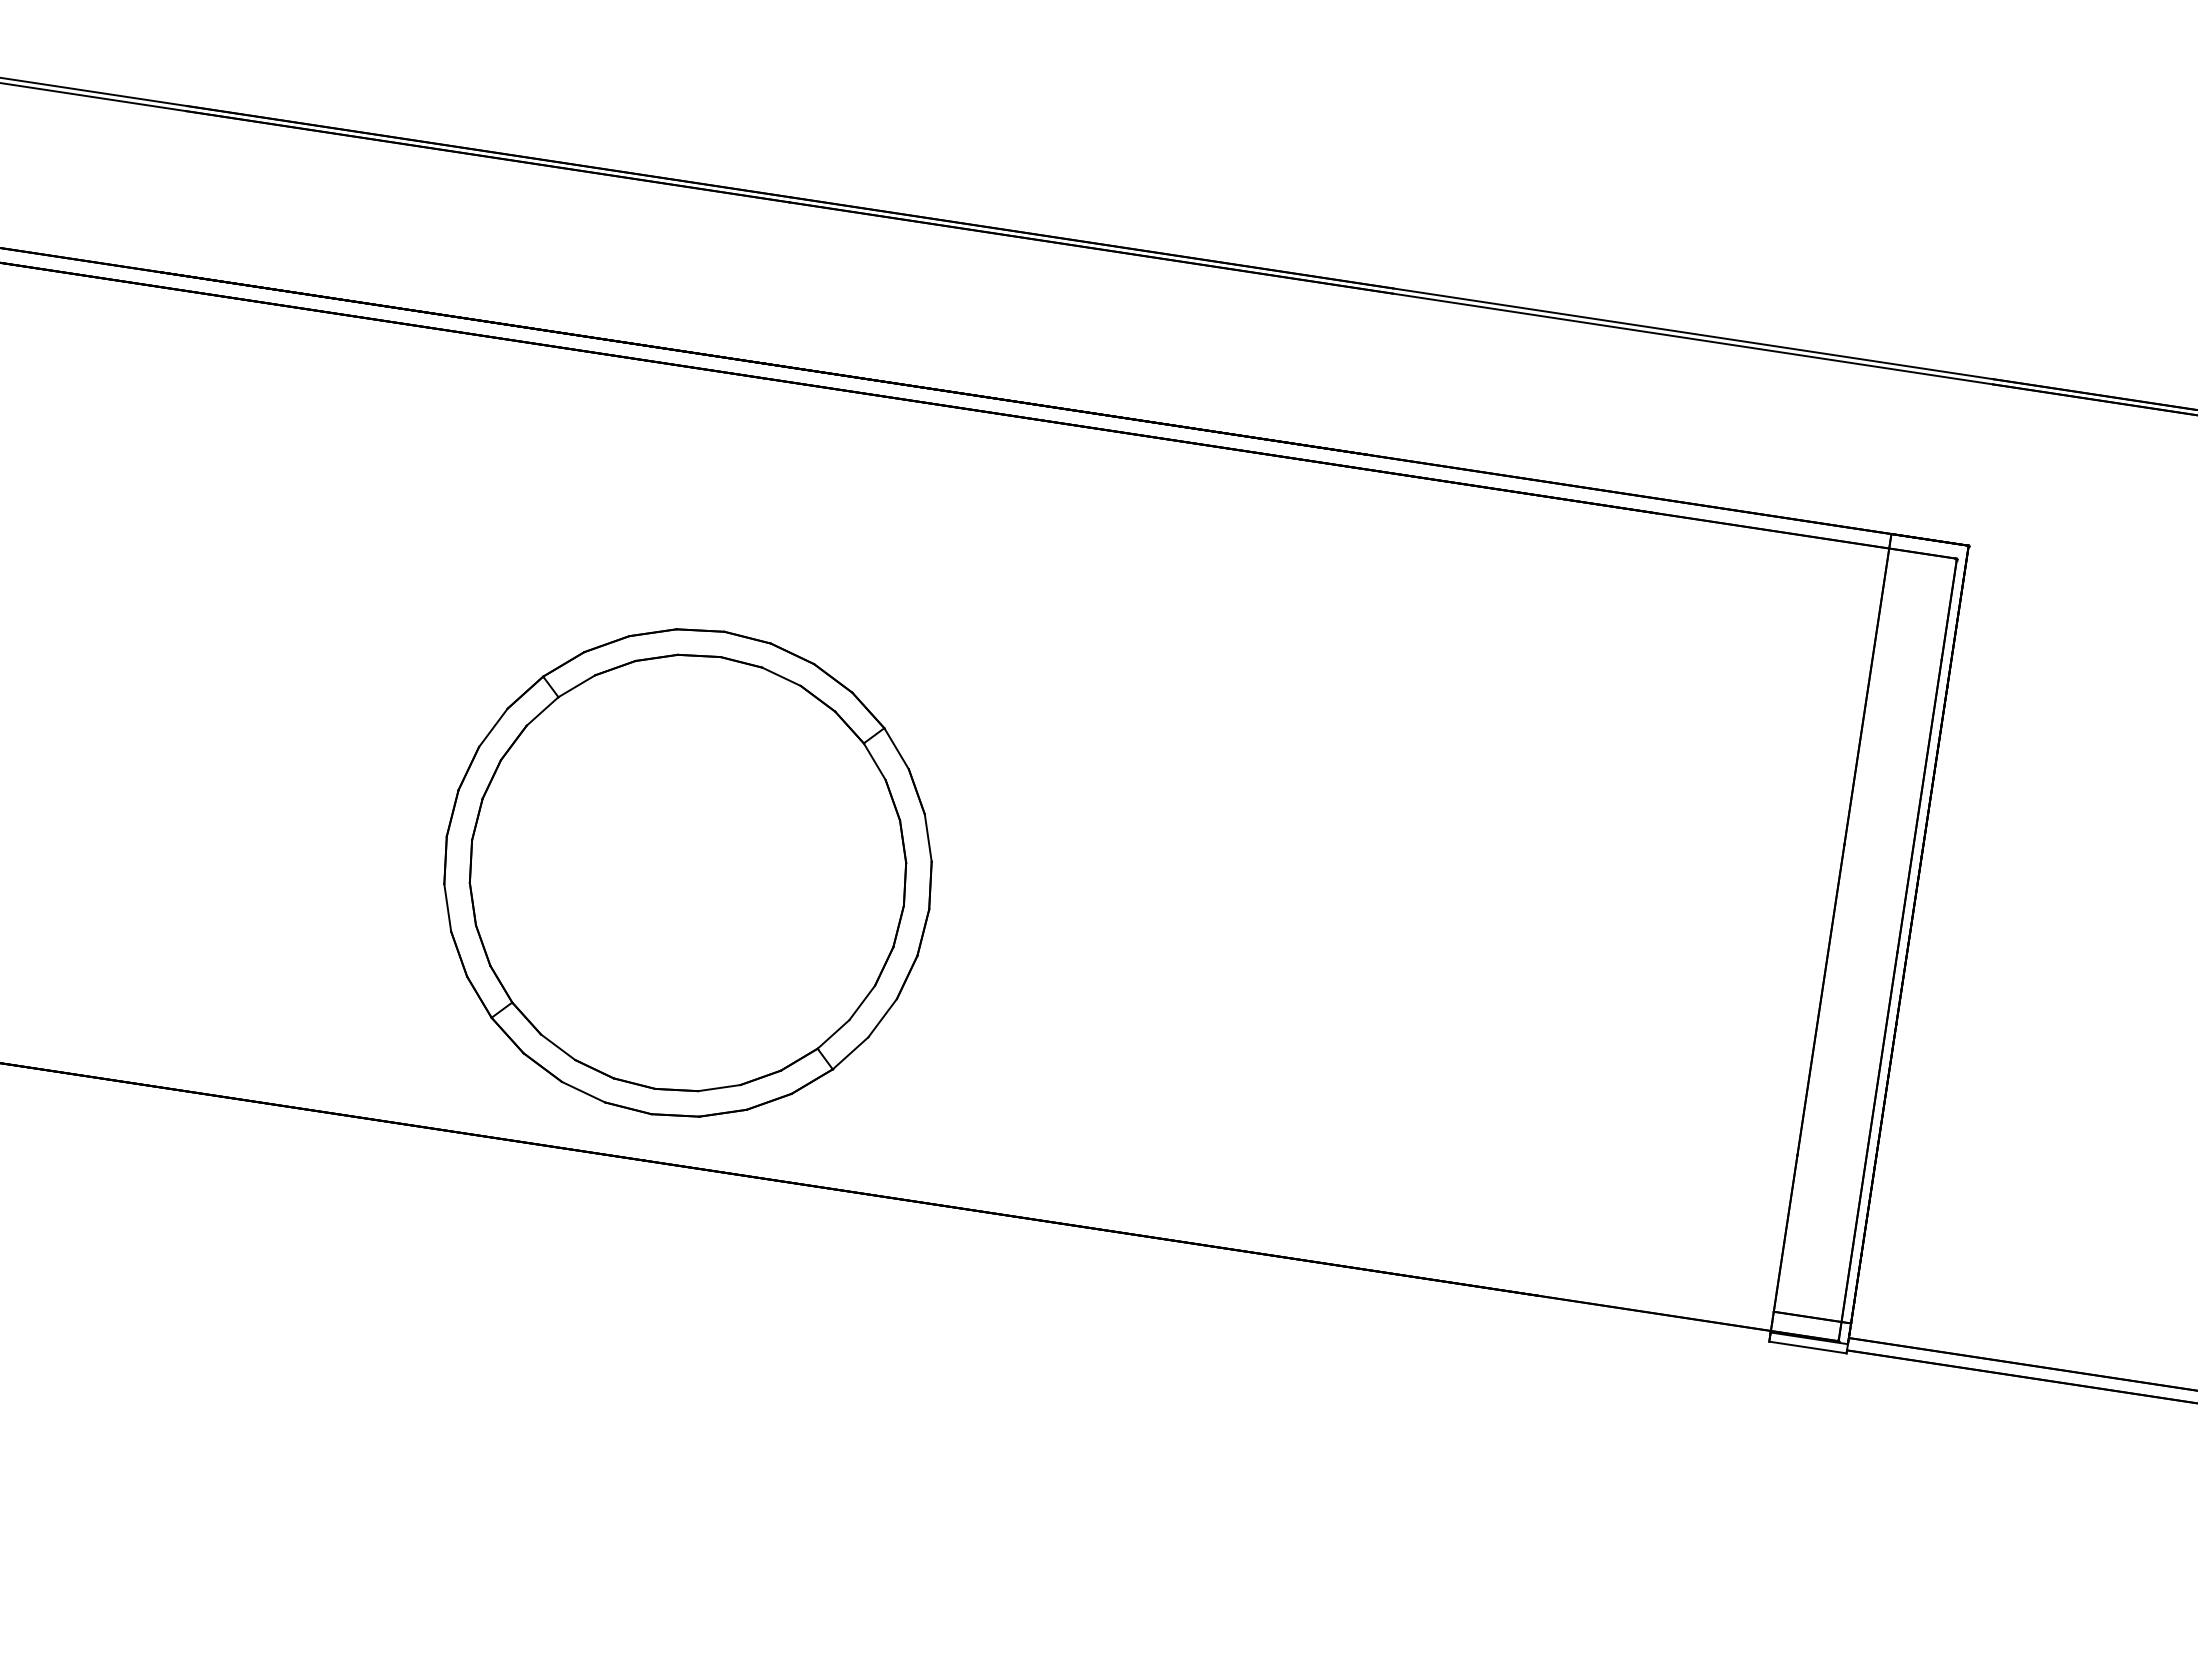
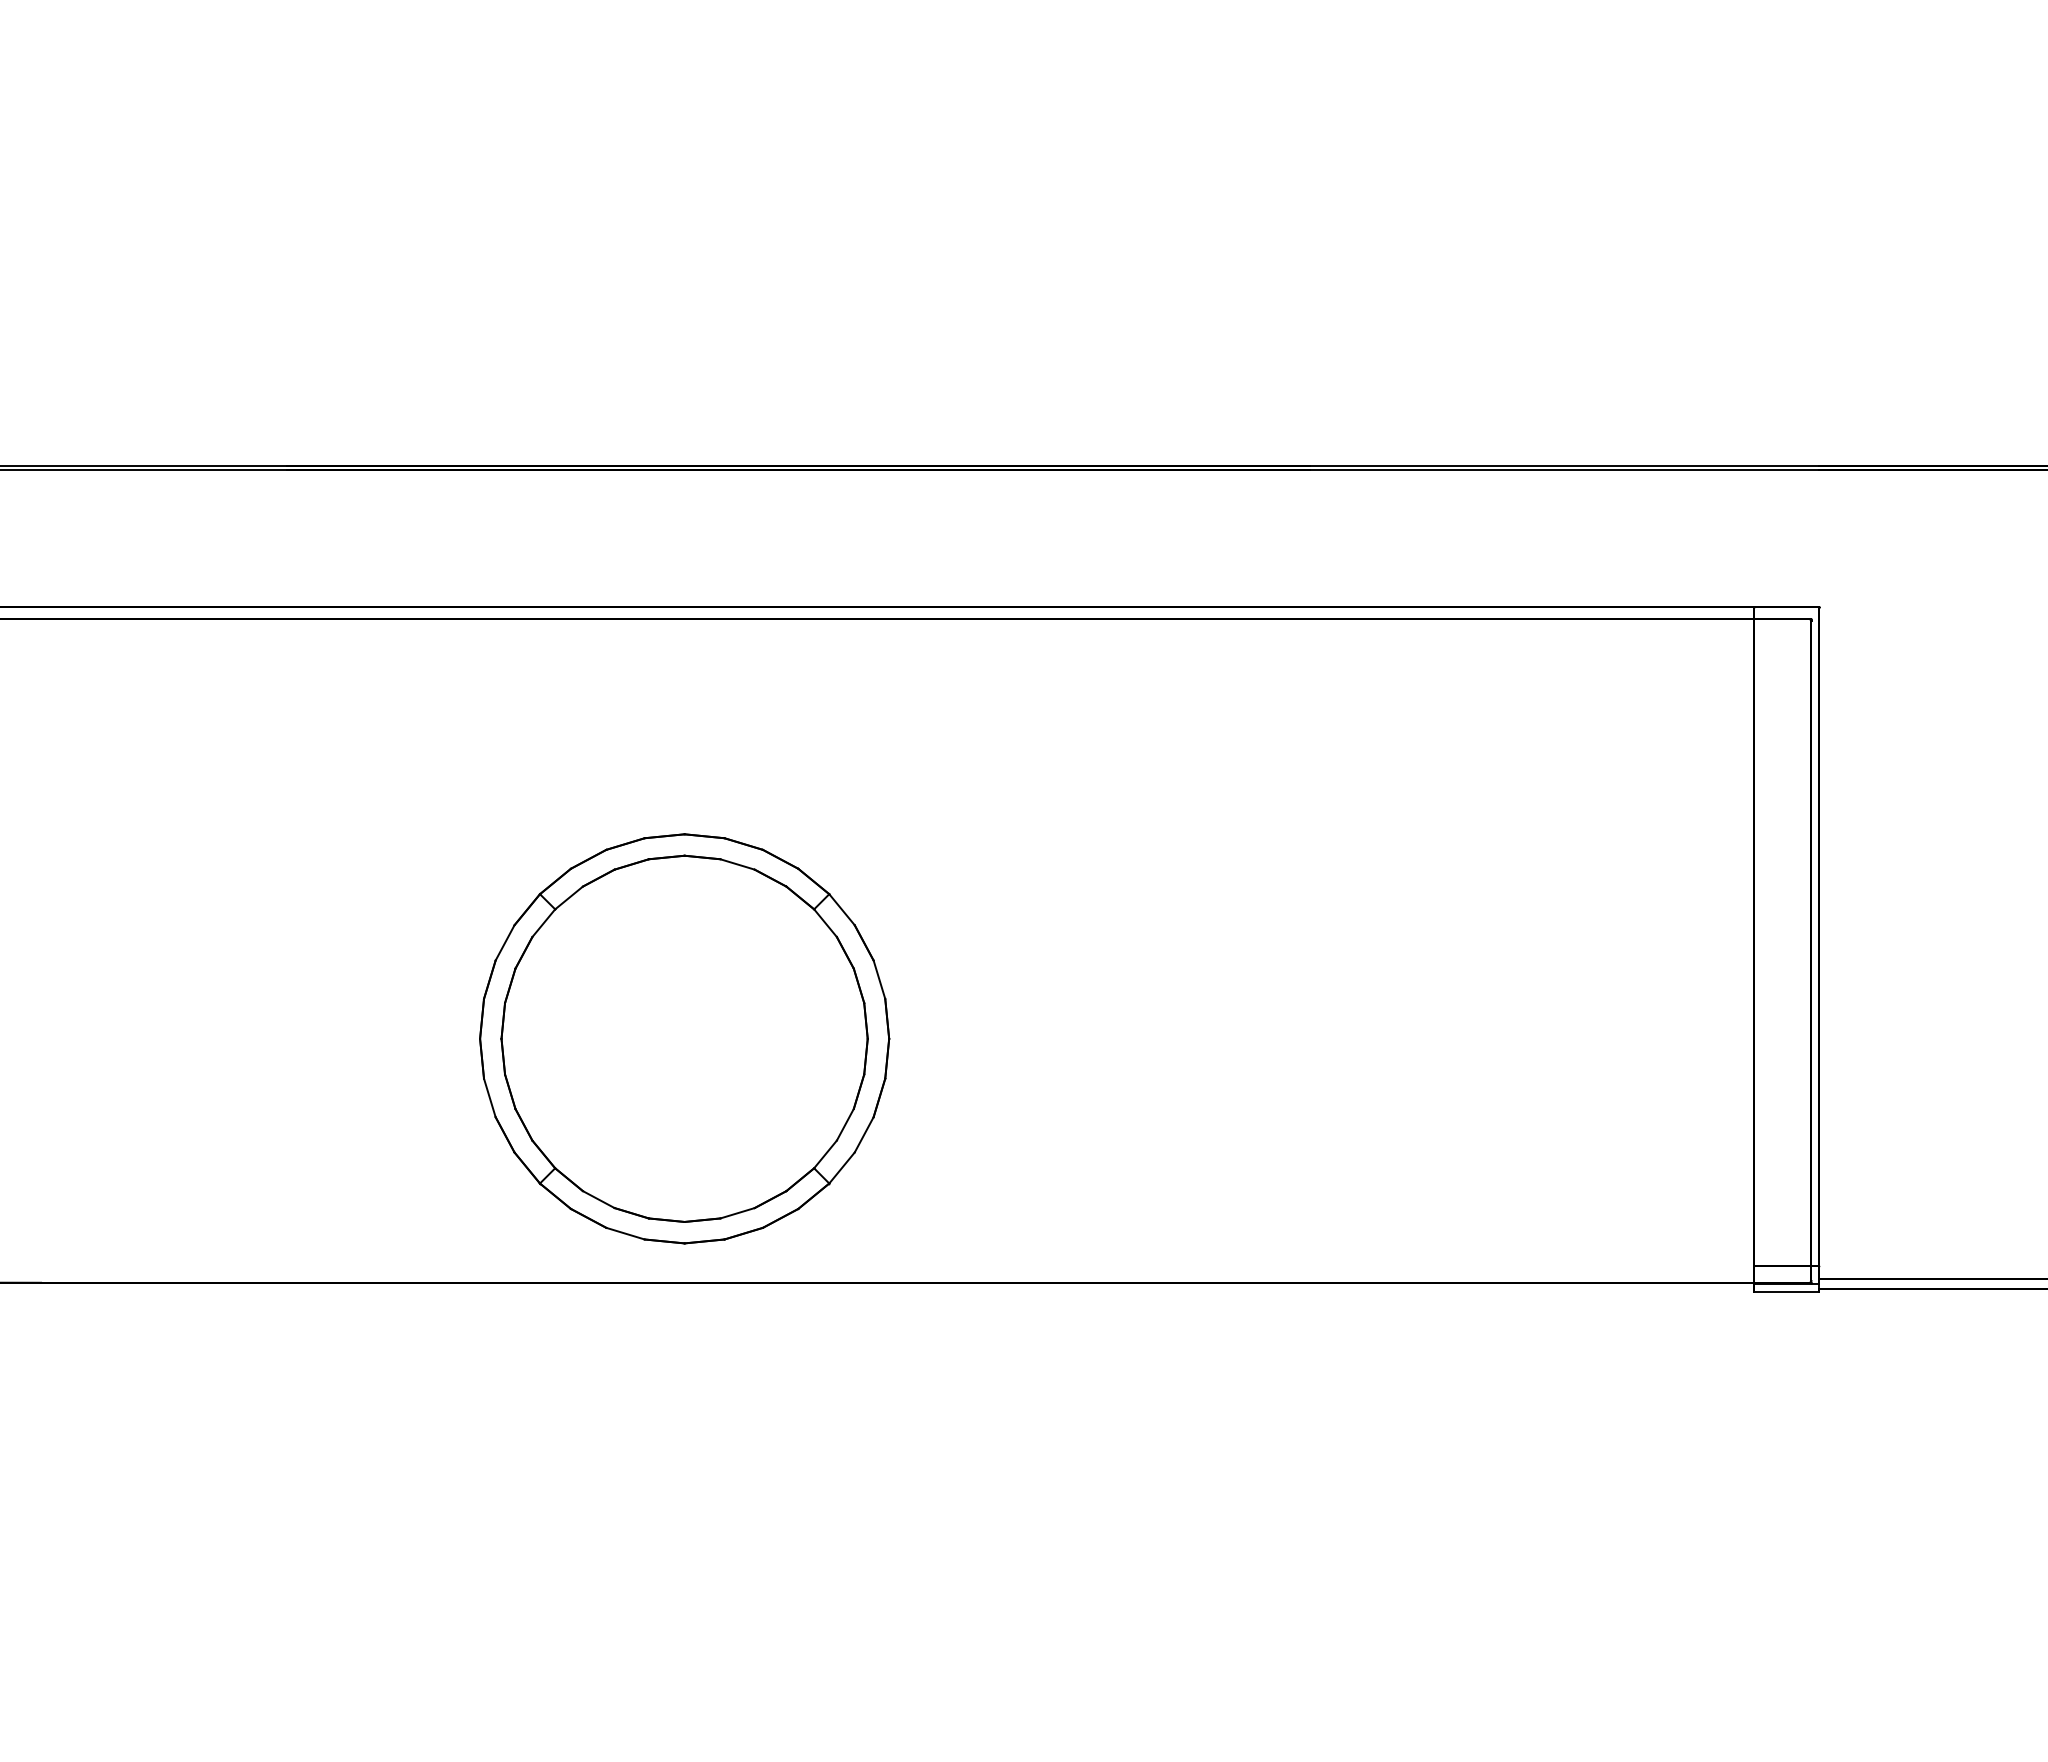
part: (687, 872) -> (684, 1038), moved

